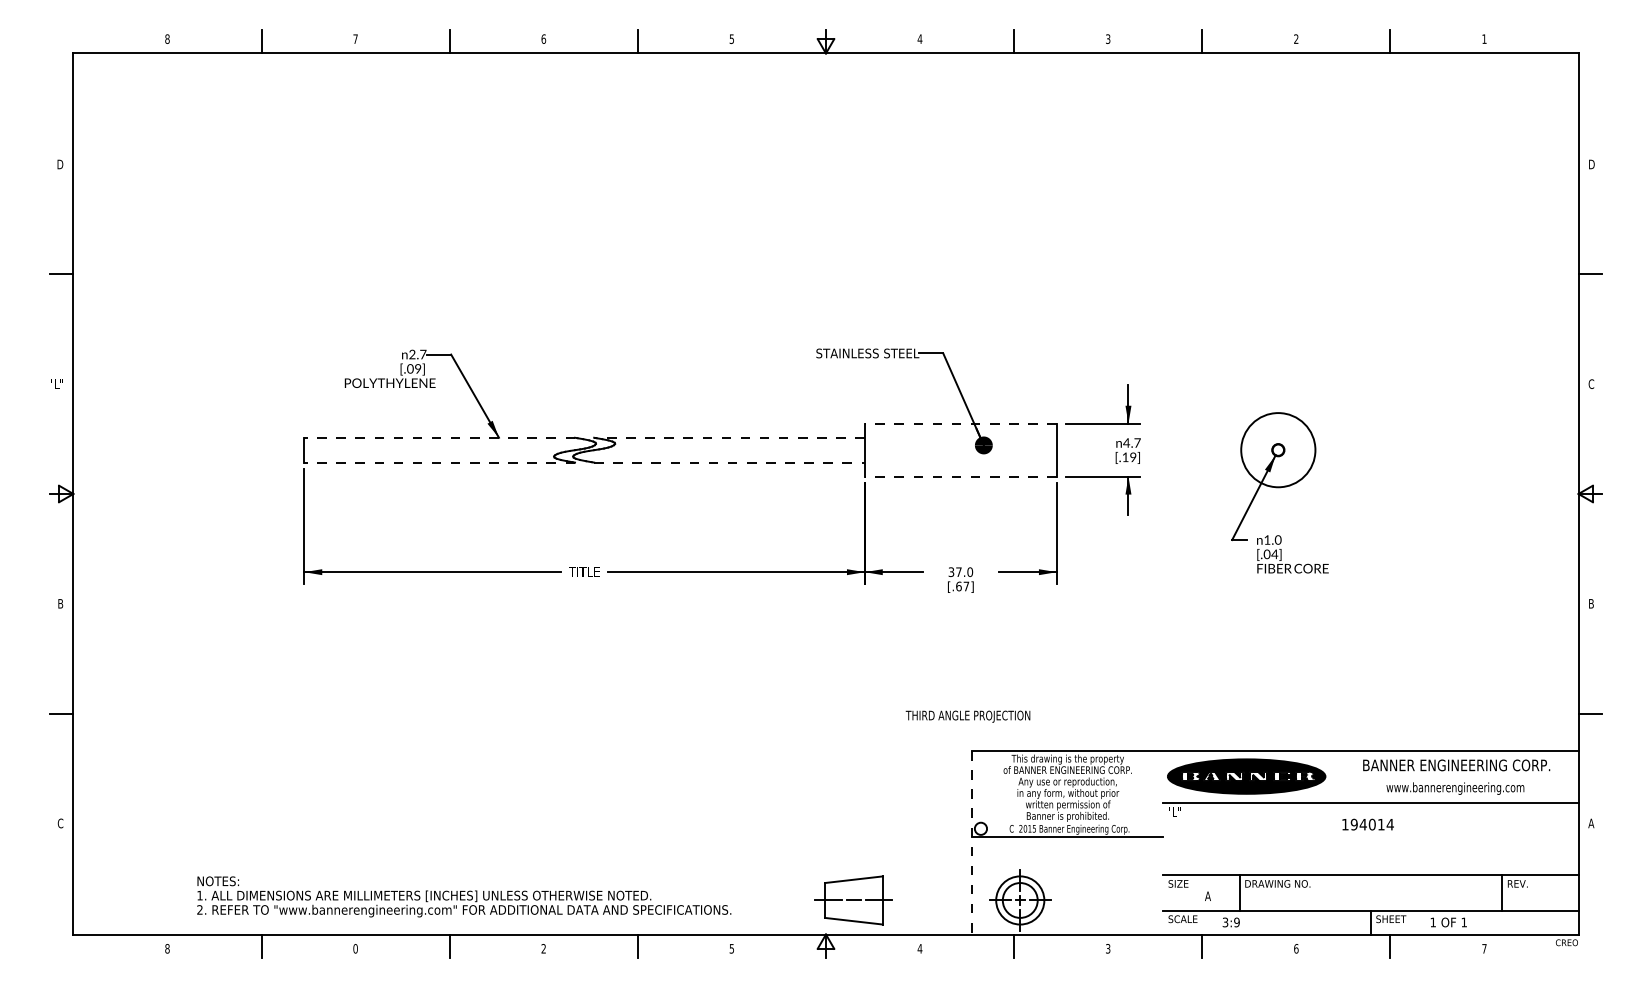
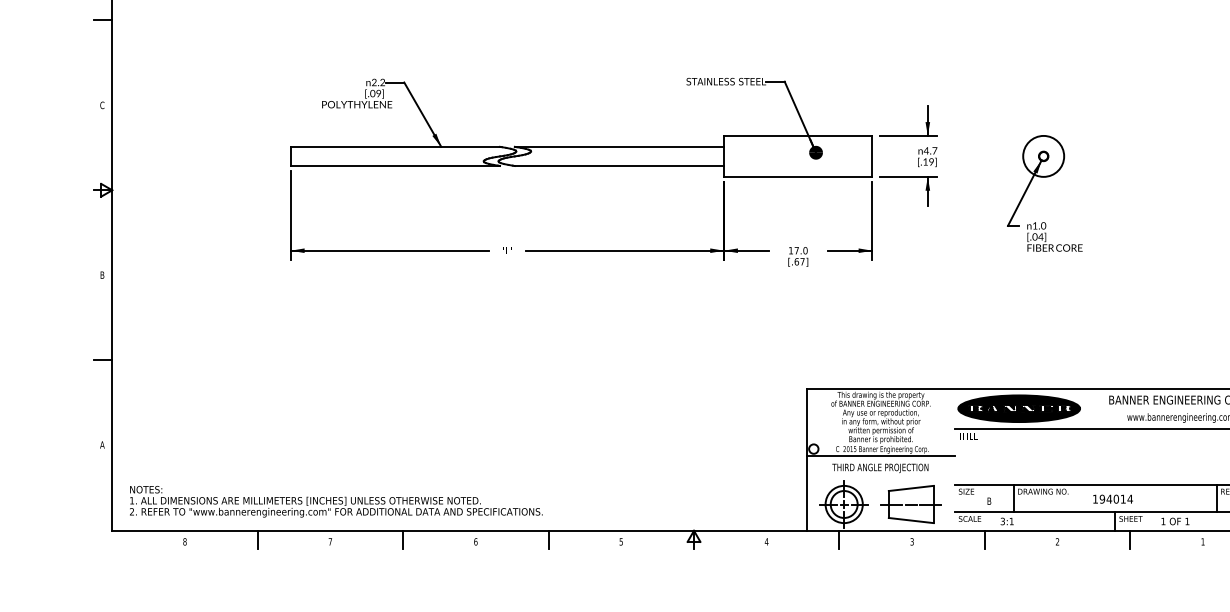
text: (423, 354) -> (382, 82), 2.7 -> 2.2
text: (57, 383) -> (99, 104), "L" -> C
line: (960, 423) -> (798, 135), dashed -> solid
line: (439, 437) -> (395, 146), dashed -> solid
line: (729, 437) -> (619, 146), dashed -> solid
circle: (1277, 449) -> (1043, 155), size x0.71
line: (439, 462) -> (395, 165), dashed -> solid
line: (730, 462) -> (620, 165), dashed -> solid
line: (960, 476) -> (798, 176), dashed -> solid
text: (584, 571) -> (507, 250), TITLE -> "L"
text: (951, 572) -> (791, 250), 37.0 -> 17.0
text: (967, 716) -> (879, 468), moved
text: (1180, 811) -> (968, 435), "L" -> TITLE
text: (60, 823) -> (102, 445), C -> A
text: (1367, 824) -> (1112, 499), moved
line: (972, 842) -> (807, 459), dashed -> solid
text: (1207, 895) -> (988, 500), A -> B
text: (464, 896) -> (336, 501), moved
part: (853, 900) -> (910, 504), moved
text: (1236, 922) -> (1011, 521), 3:9 -> 3:1
text: (355, 948) -> (330, 541), 0 -> 7
text: (543, 948) -> (475, 541), 2 -> 6
text: (1296, 948) -> (1057, 541), 6 -> 2
text: (1484, 948) -> (1203, 541), 7 -> 1

